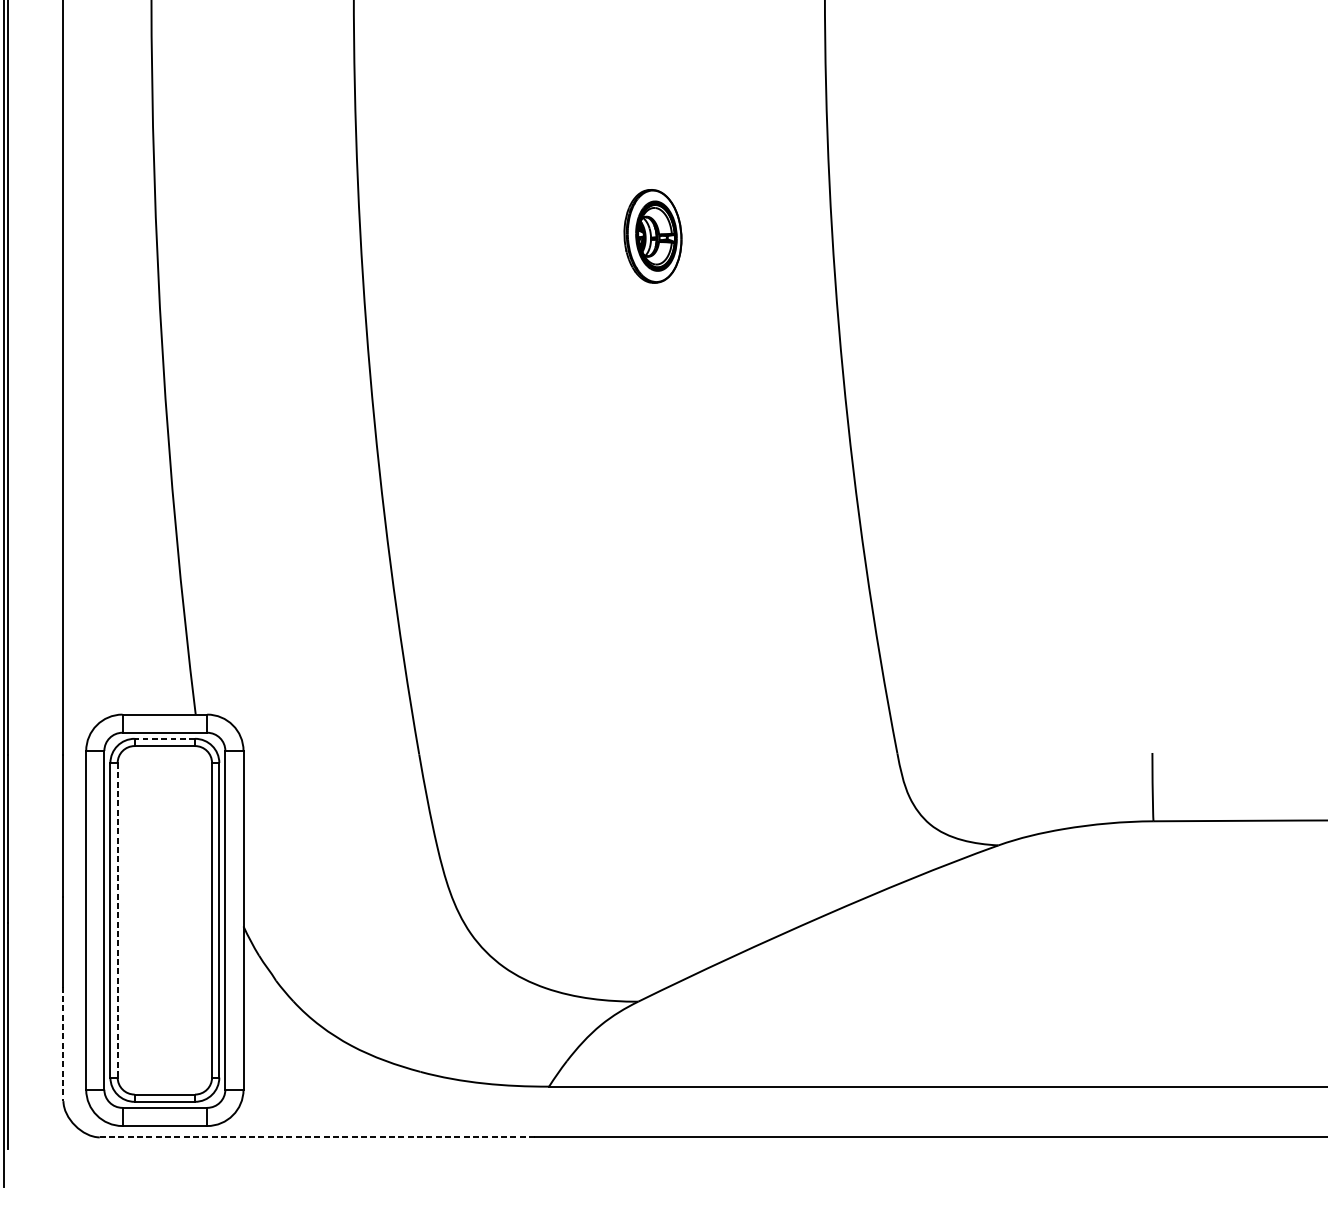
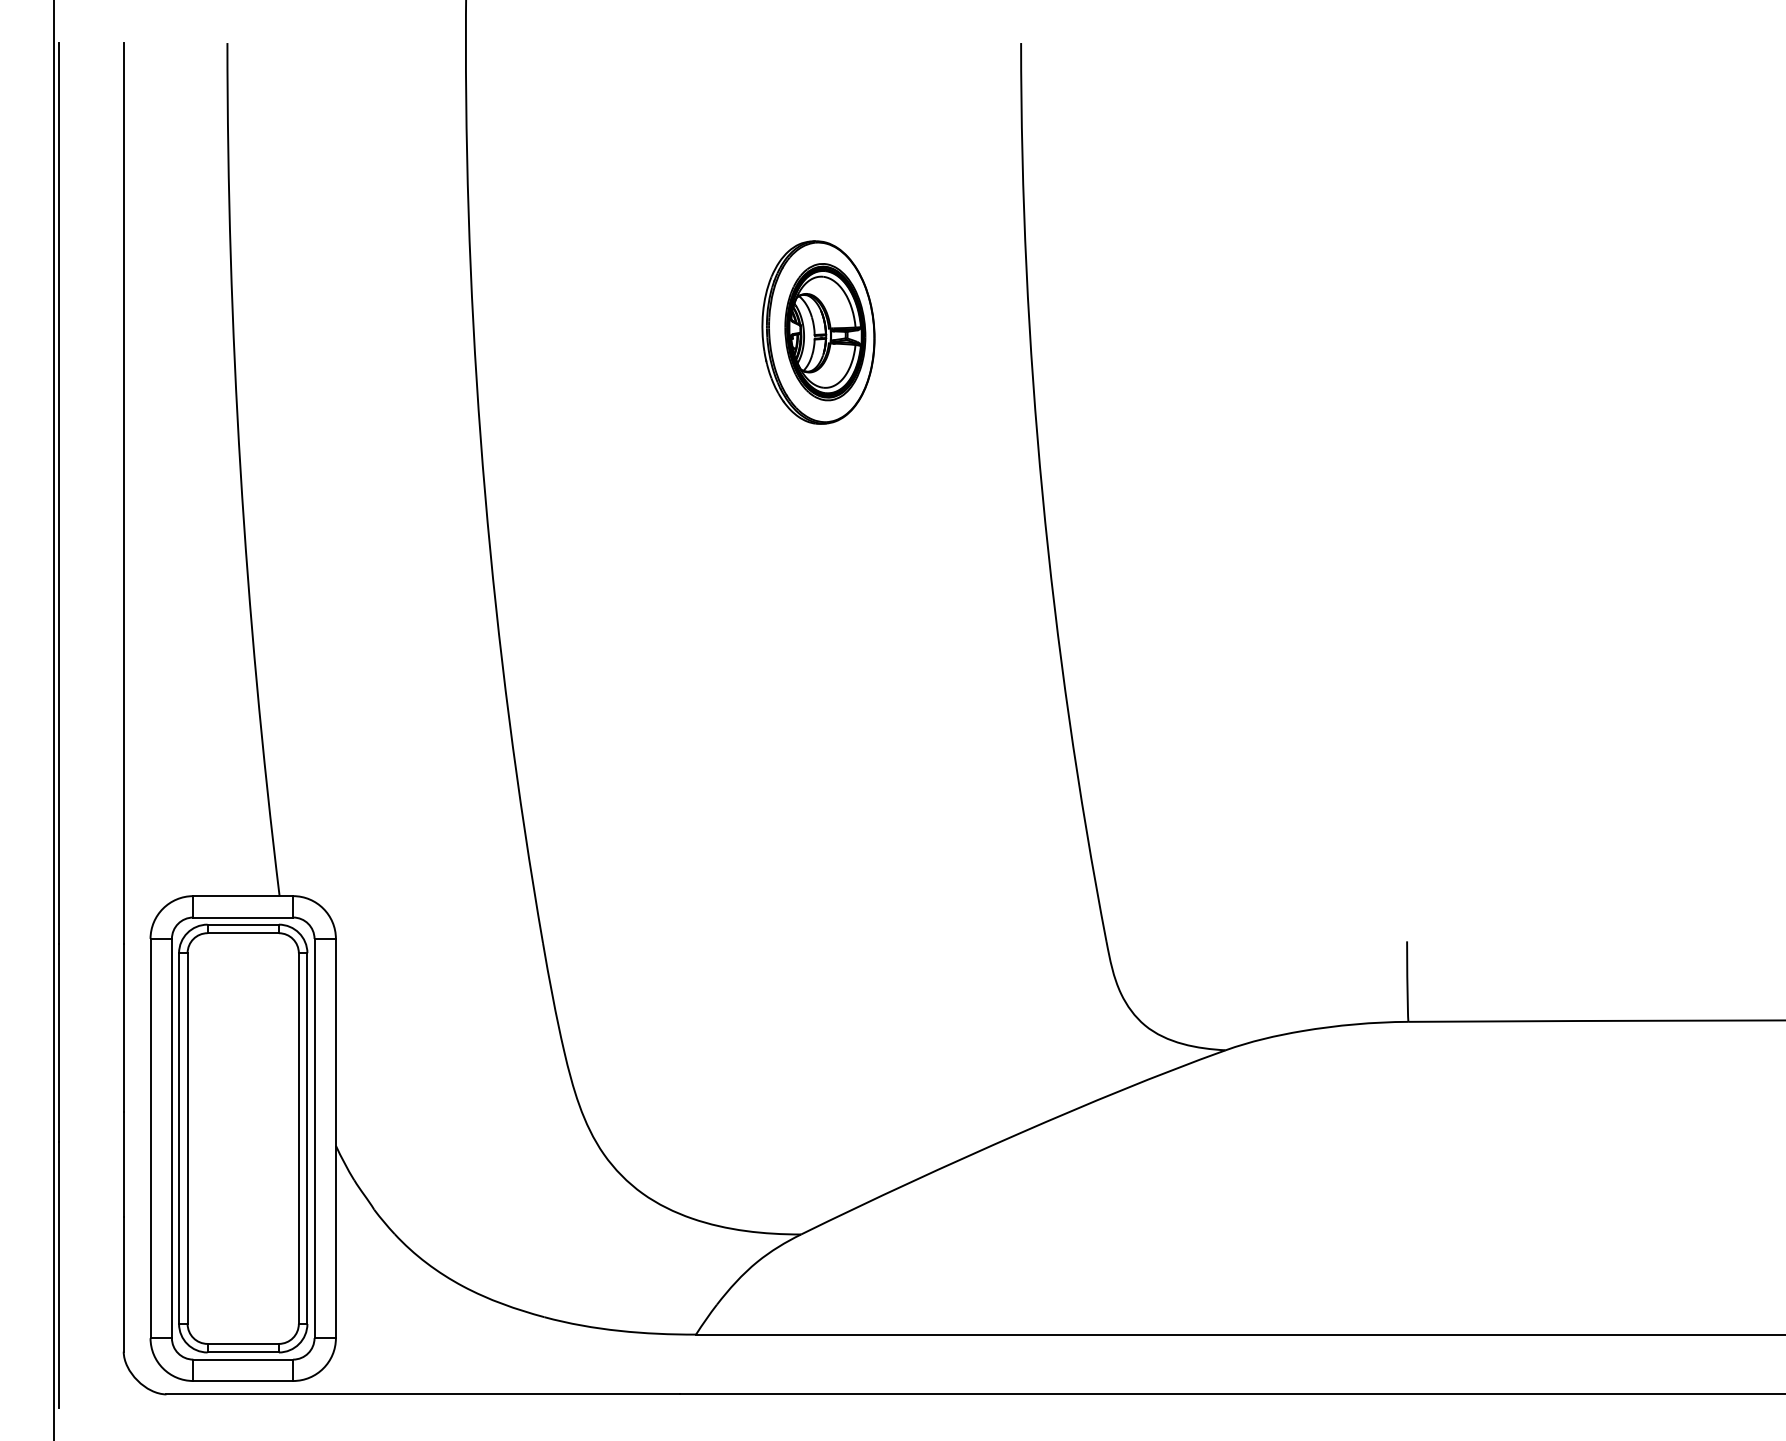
part: (652, 236) -> (818, 332), size x1.67
line: (165, 738) -> (243, 924), dashed -> solid
line: (117, 921) -> (187, 1139), dashed -> solid
line: (63, 1044) -> (123, 1284), dashed -> solid
line: (317, 1137) -> (423, 1394), dashed -> solid

